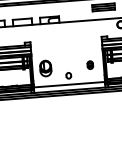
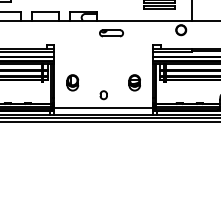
part: (70, 30) -> (111, 33), added
part: (90, 64) -> (134, 82), size x1.43
part: (45, 68) -> (72, 82), size x0.71

